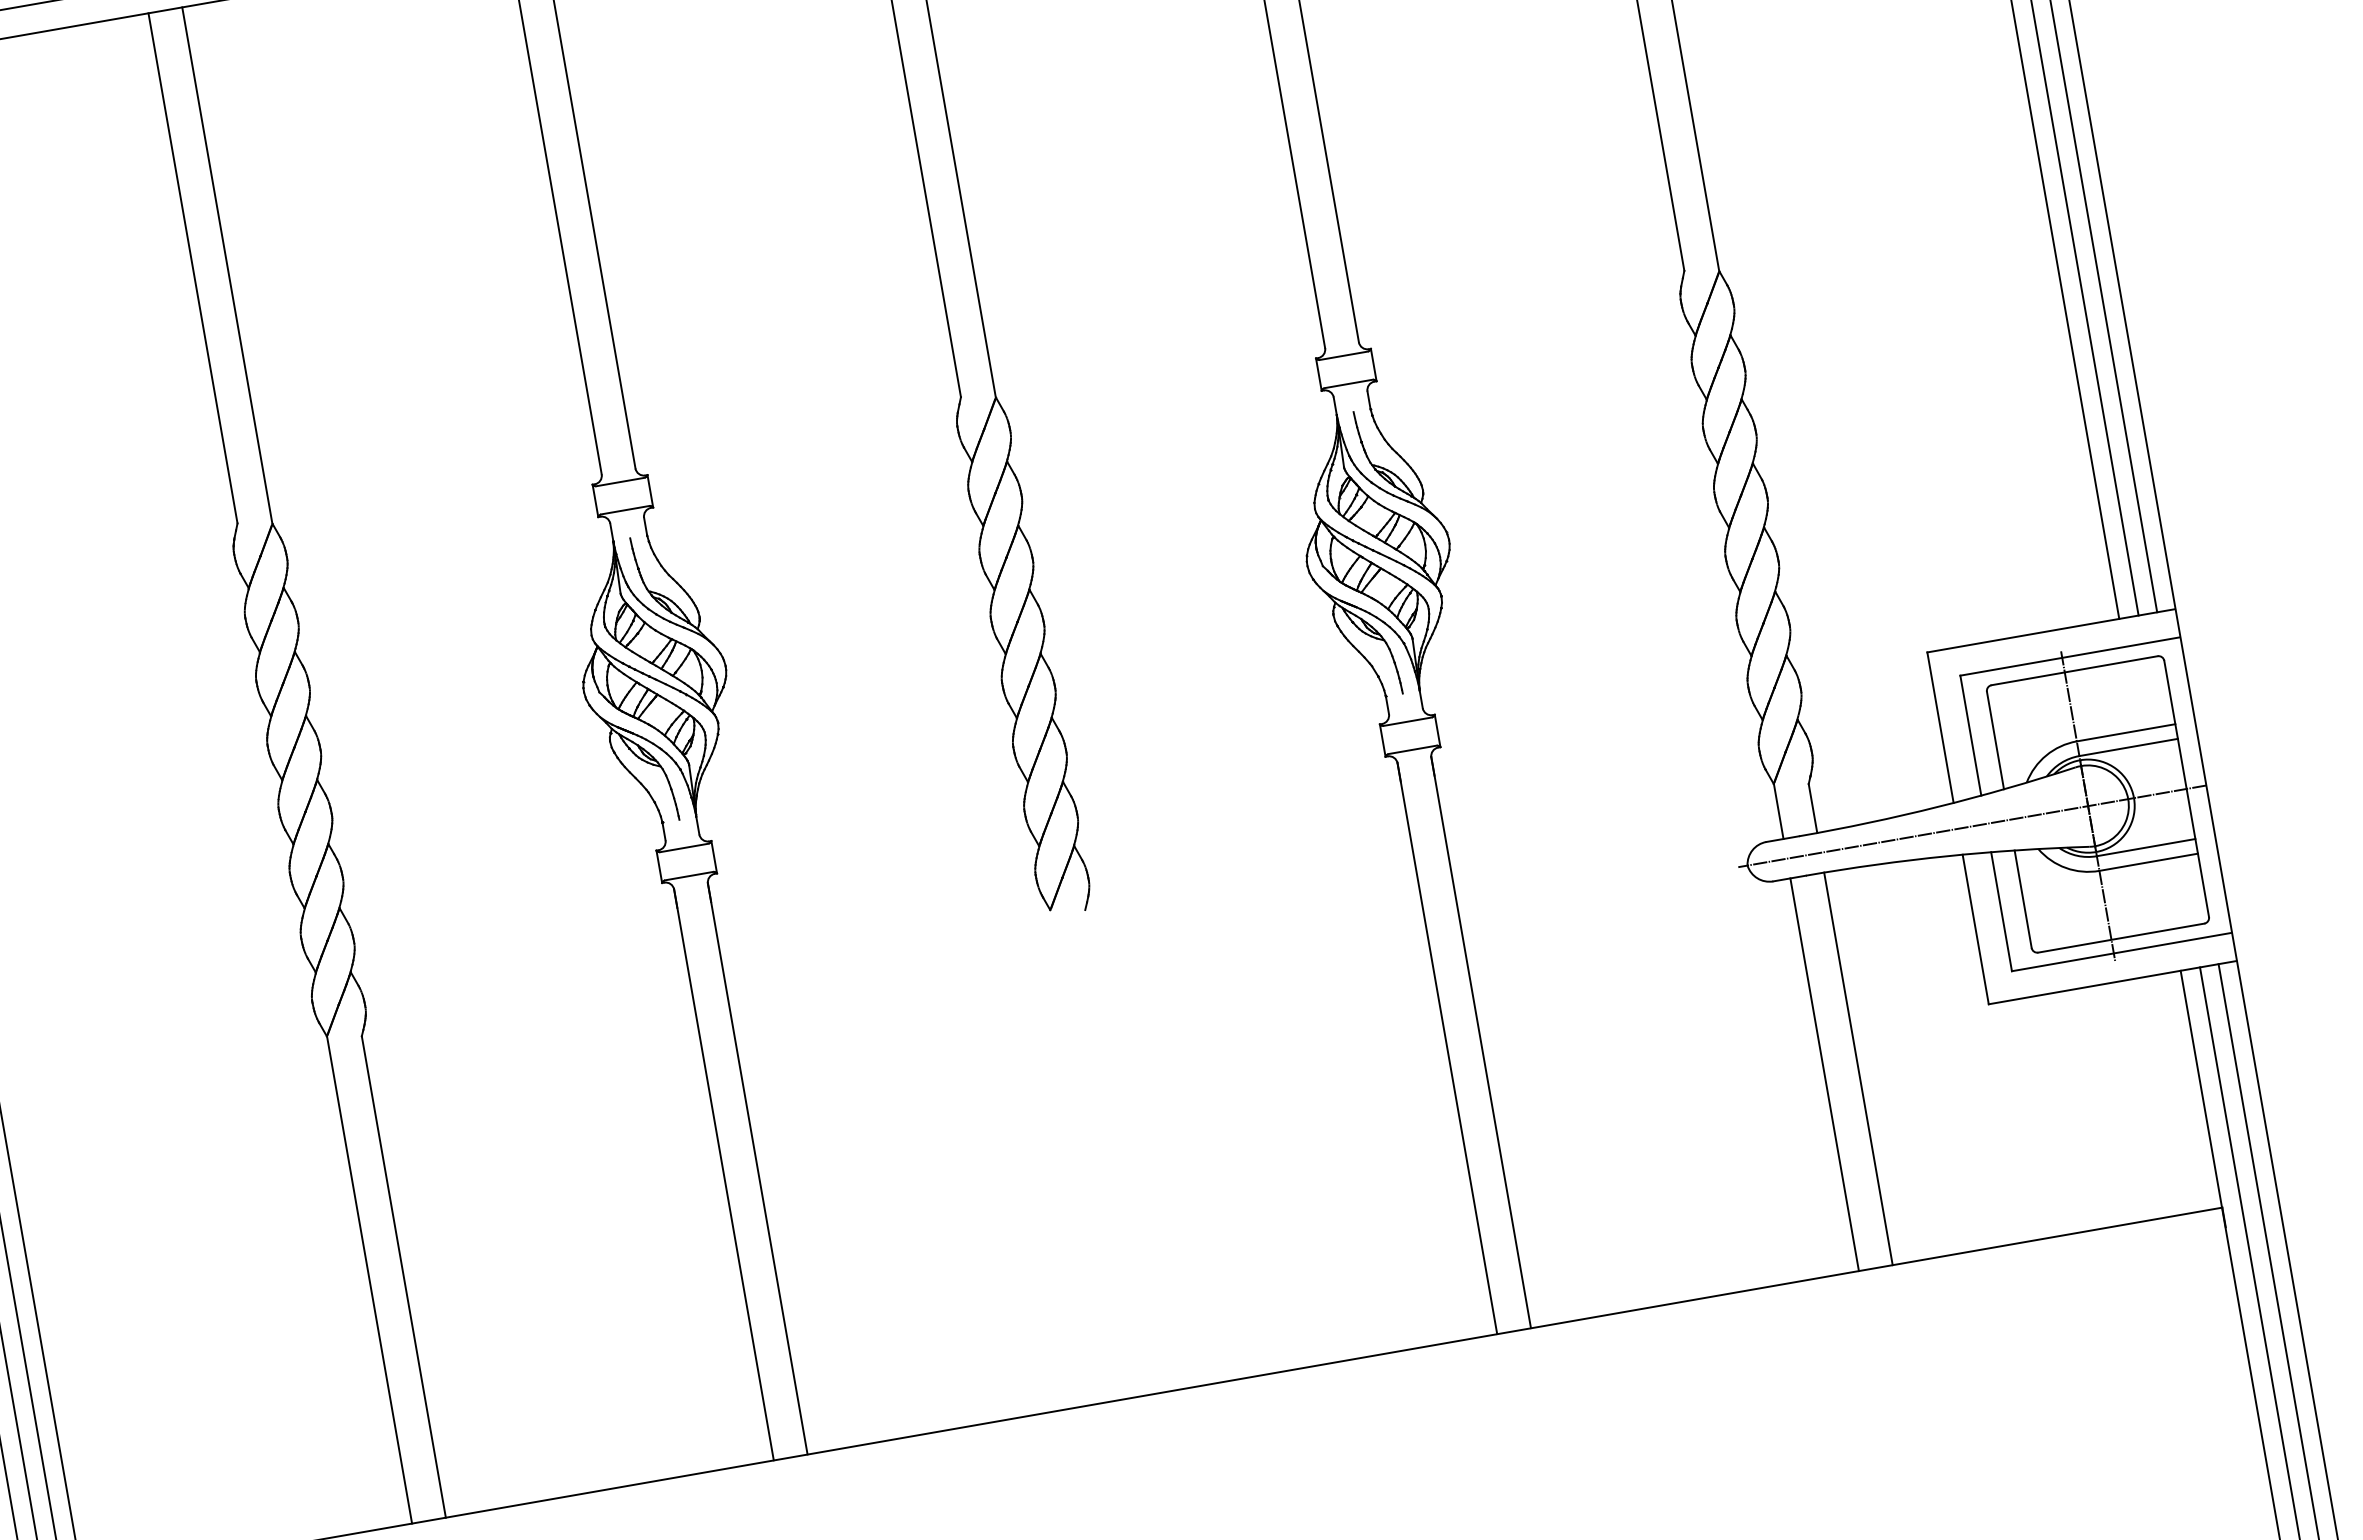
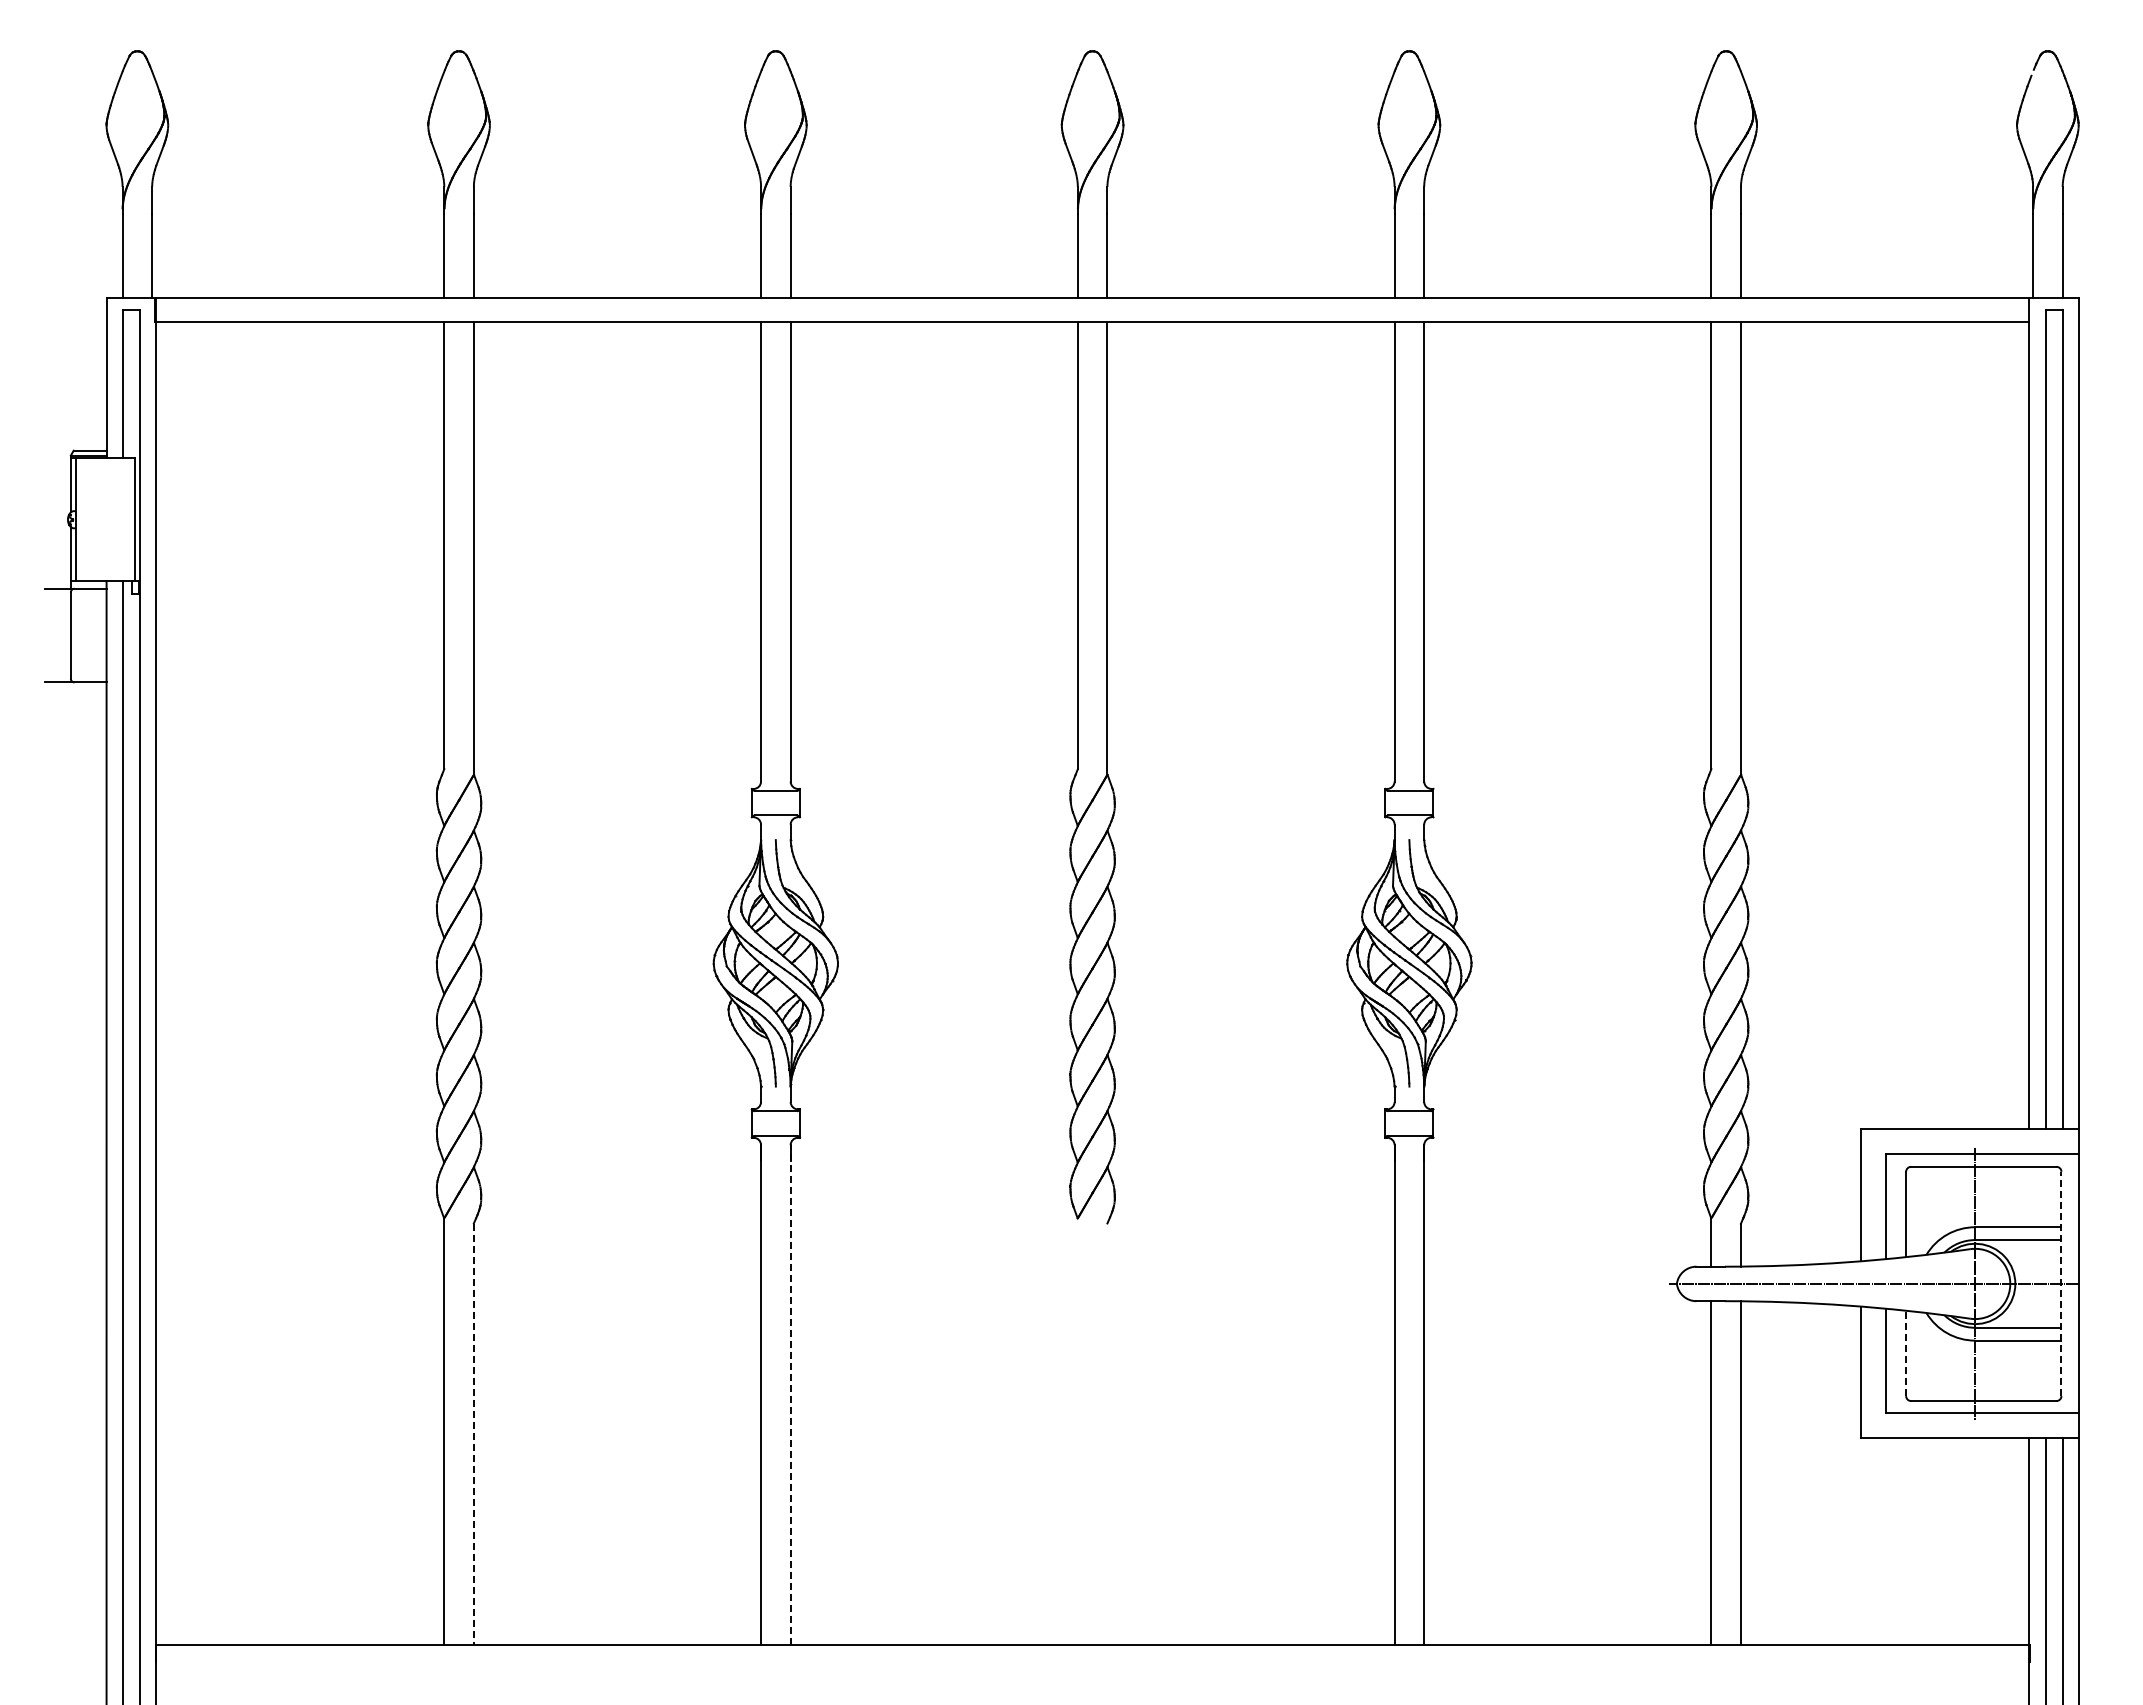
line: (2186, 788) -> (2061, 1283), solid -> dashed
line: (2023, 899) -> (1906, 1353), solid -> dashed
line: (757, 1168) -> (790, 1394), solid -> dashed
line: (403, 1277) -> (473, 1434), solid -> dashed

